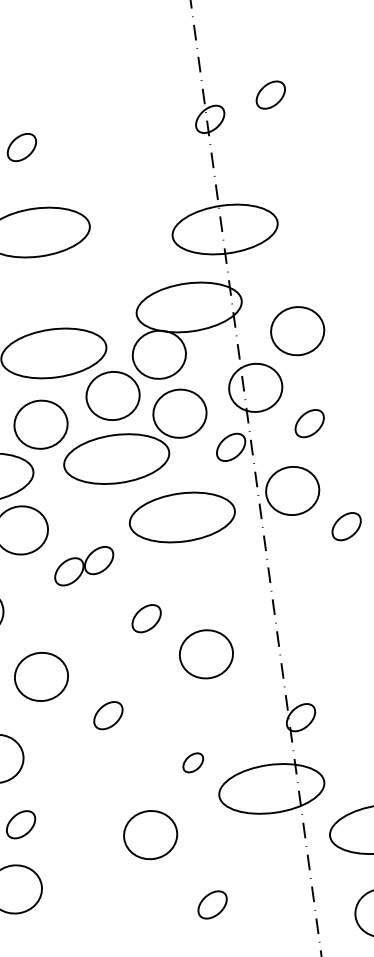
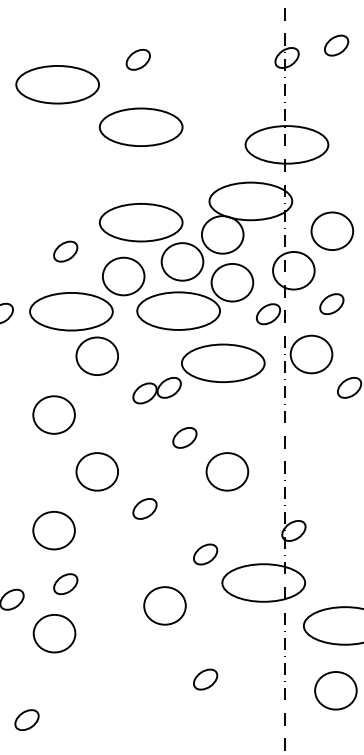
part: (83, 566) -> (156, 390), moved
part: (193, 762) -> (205, 554), size x1.43
part: (212, 904) -> (205, 679), moved

